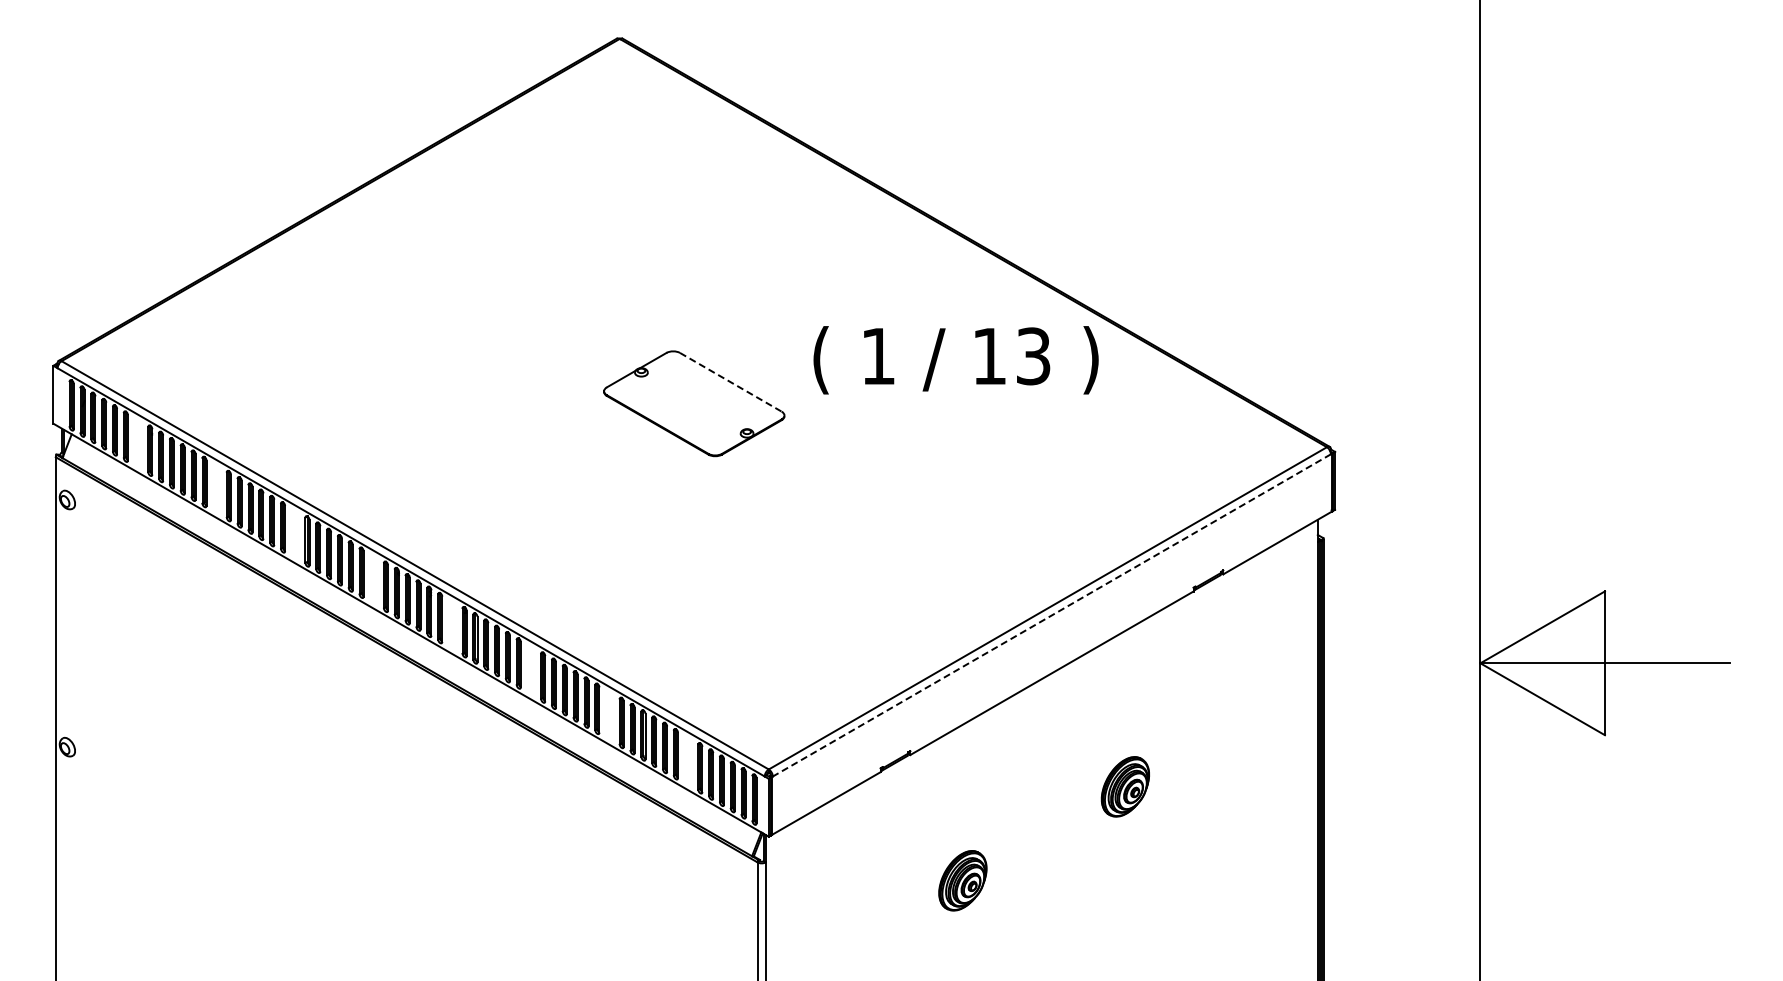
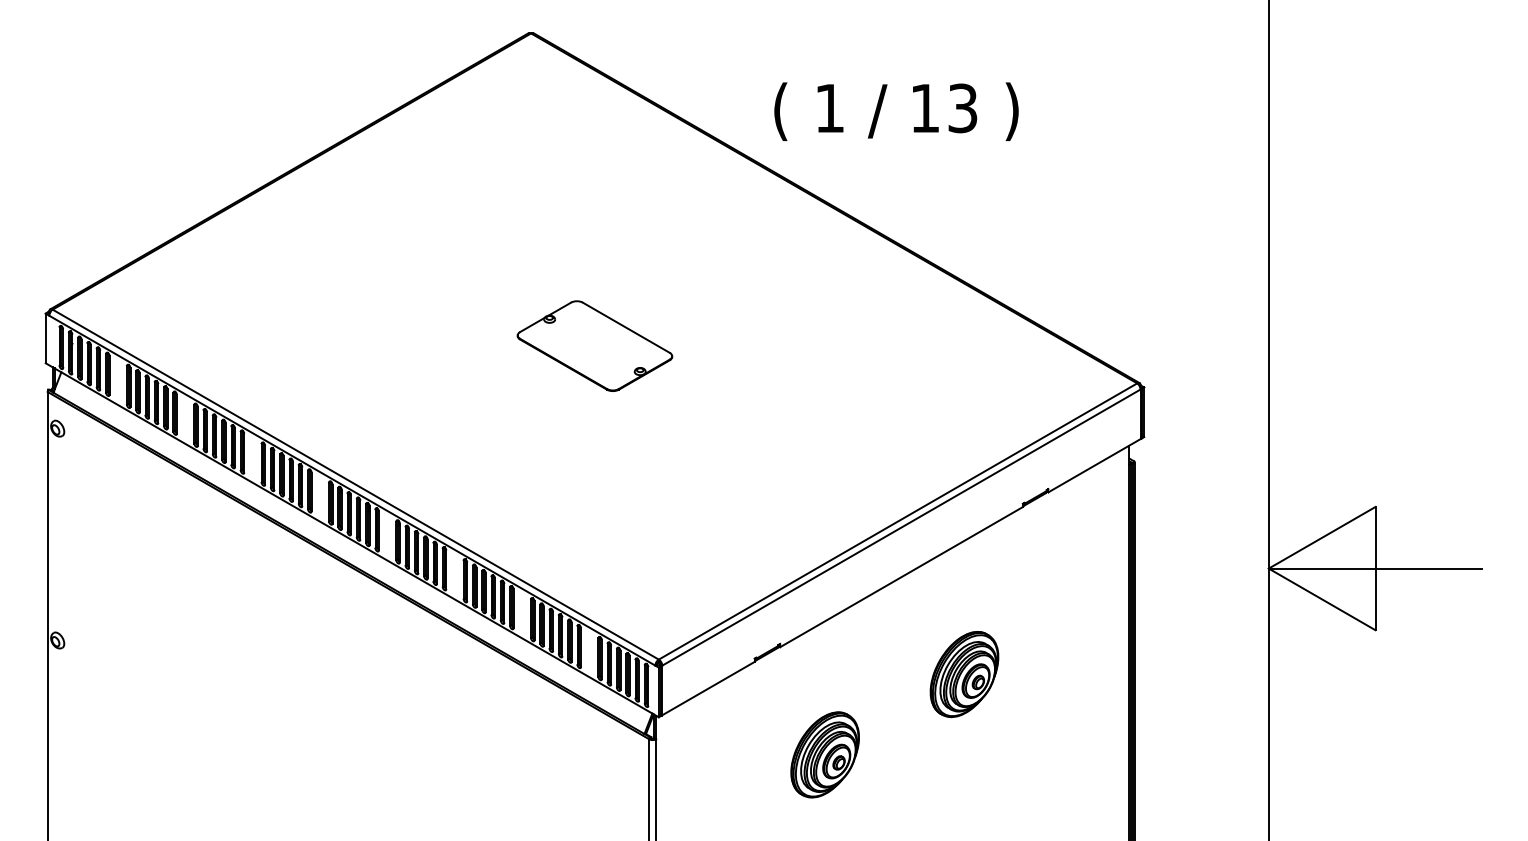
text: (955, 360) -> (895, 111), moved
line: (730, 382) -> (626, 327), dashed -> solid
line: (1051, 615) -> (901, 527), dashed -> solid
part: (1125, 786) -> (964, 674), size x1.67
part: (962, 880) -> (824, 754), size x1.67

